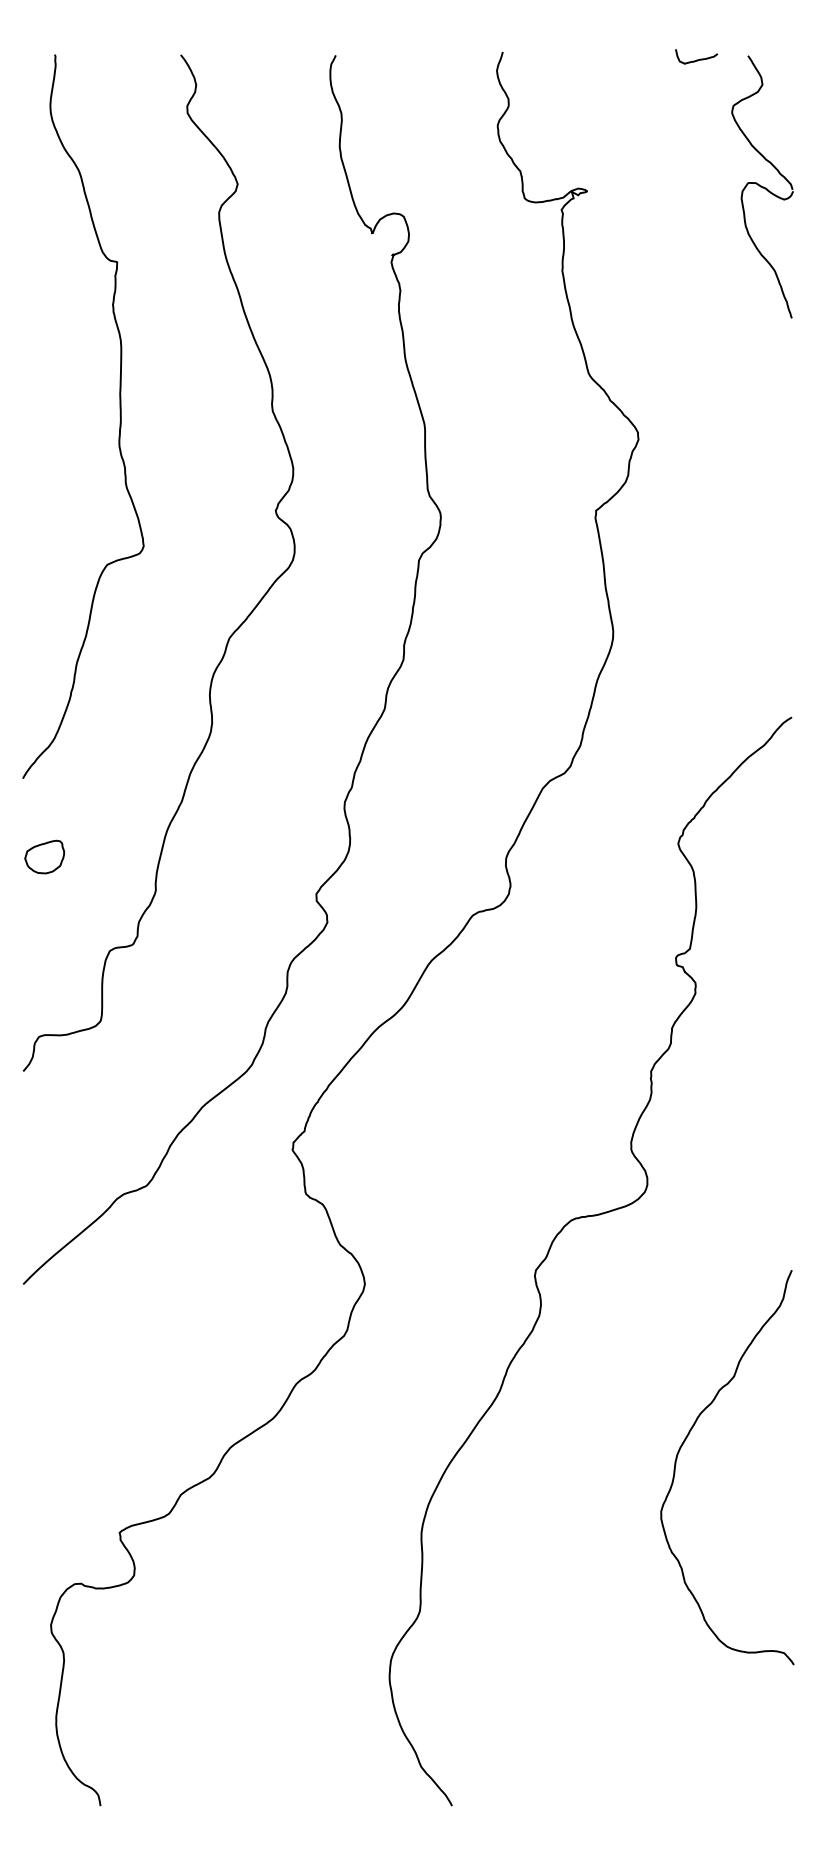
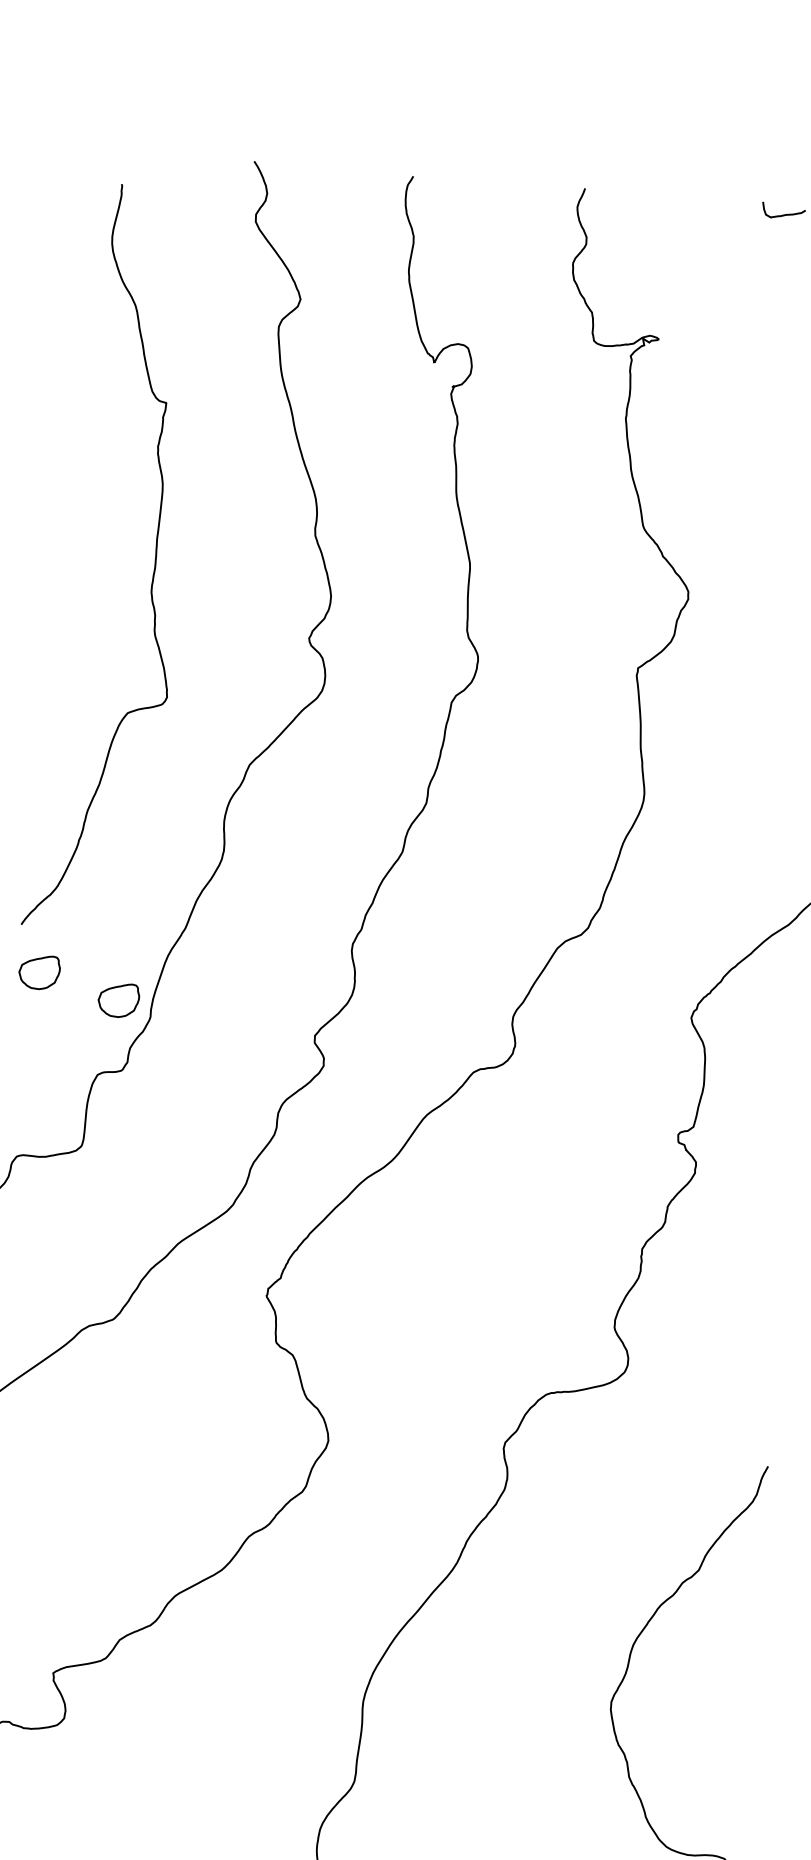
curve: (119, 416) -> (154, 561), moved
part: (123, 876) -> (118, 999), added

